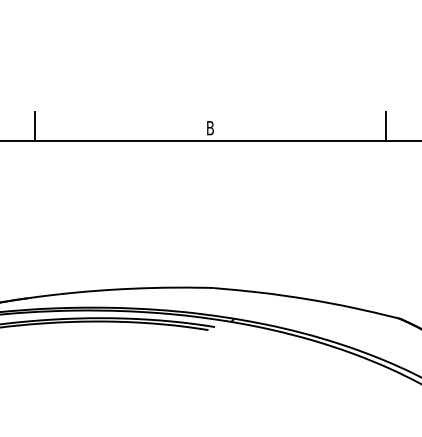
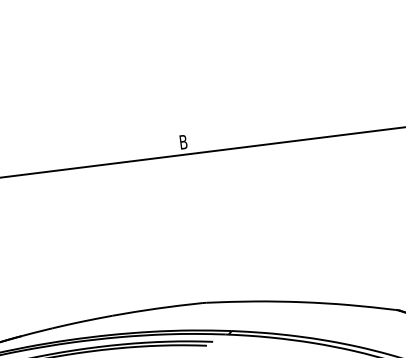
line: (35, 125) -> (7, 161), removed
line: (385, 125) -> (359, 117), removed

